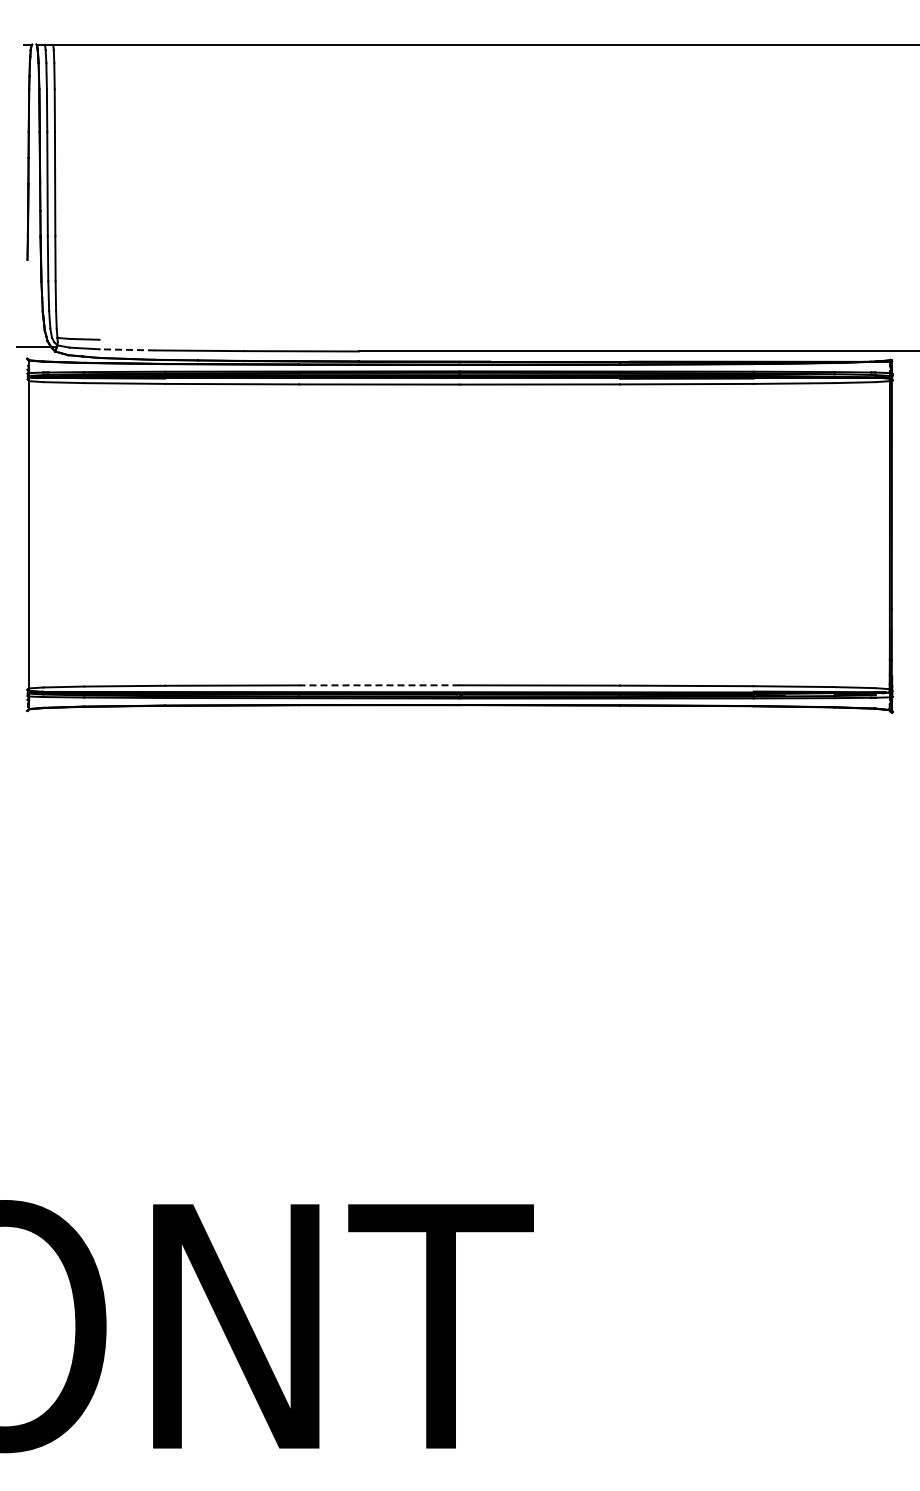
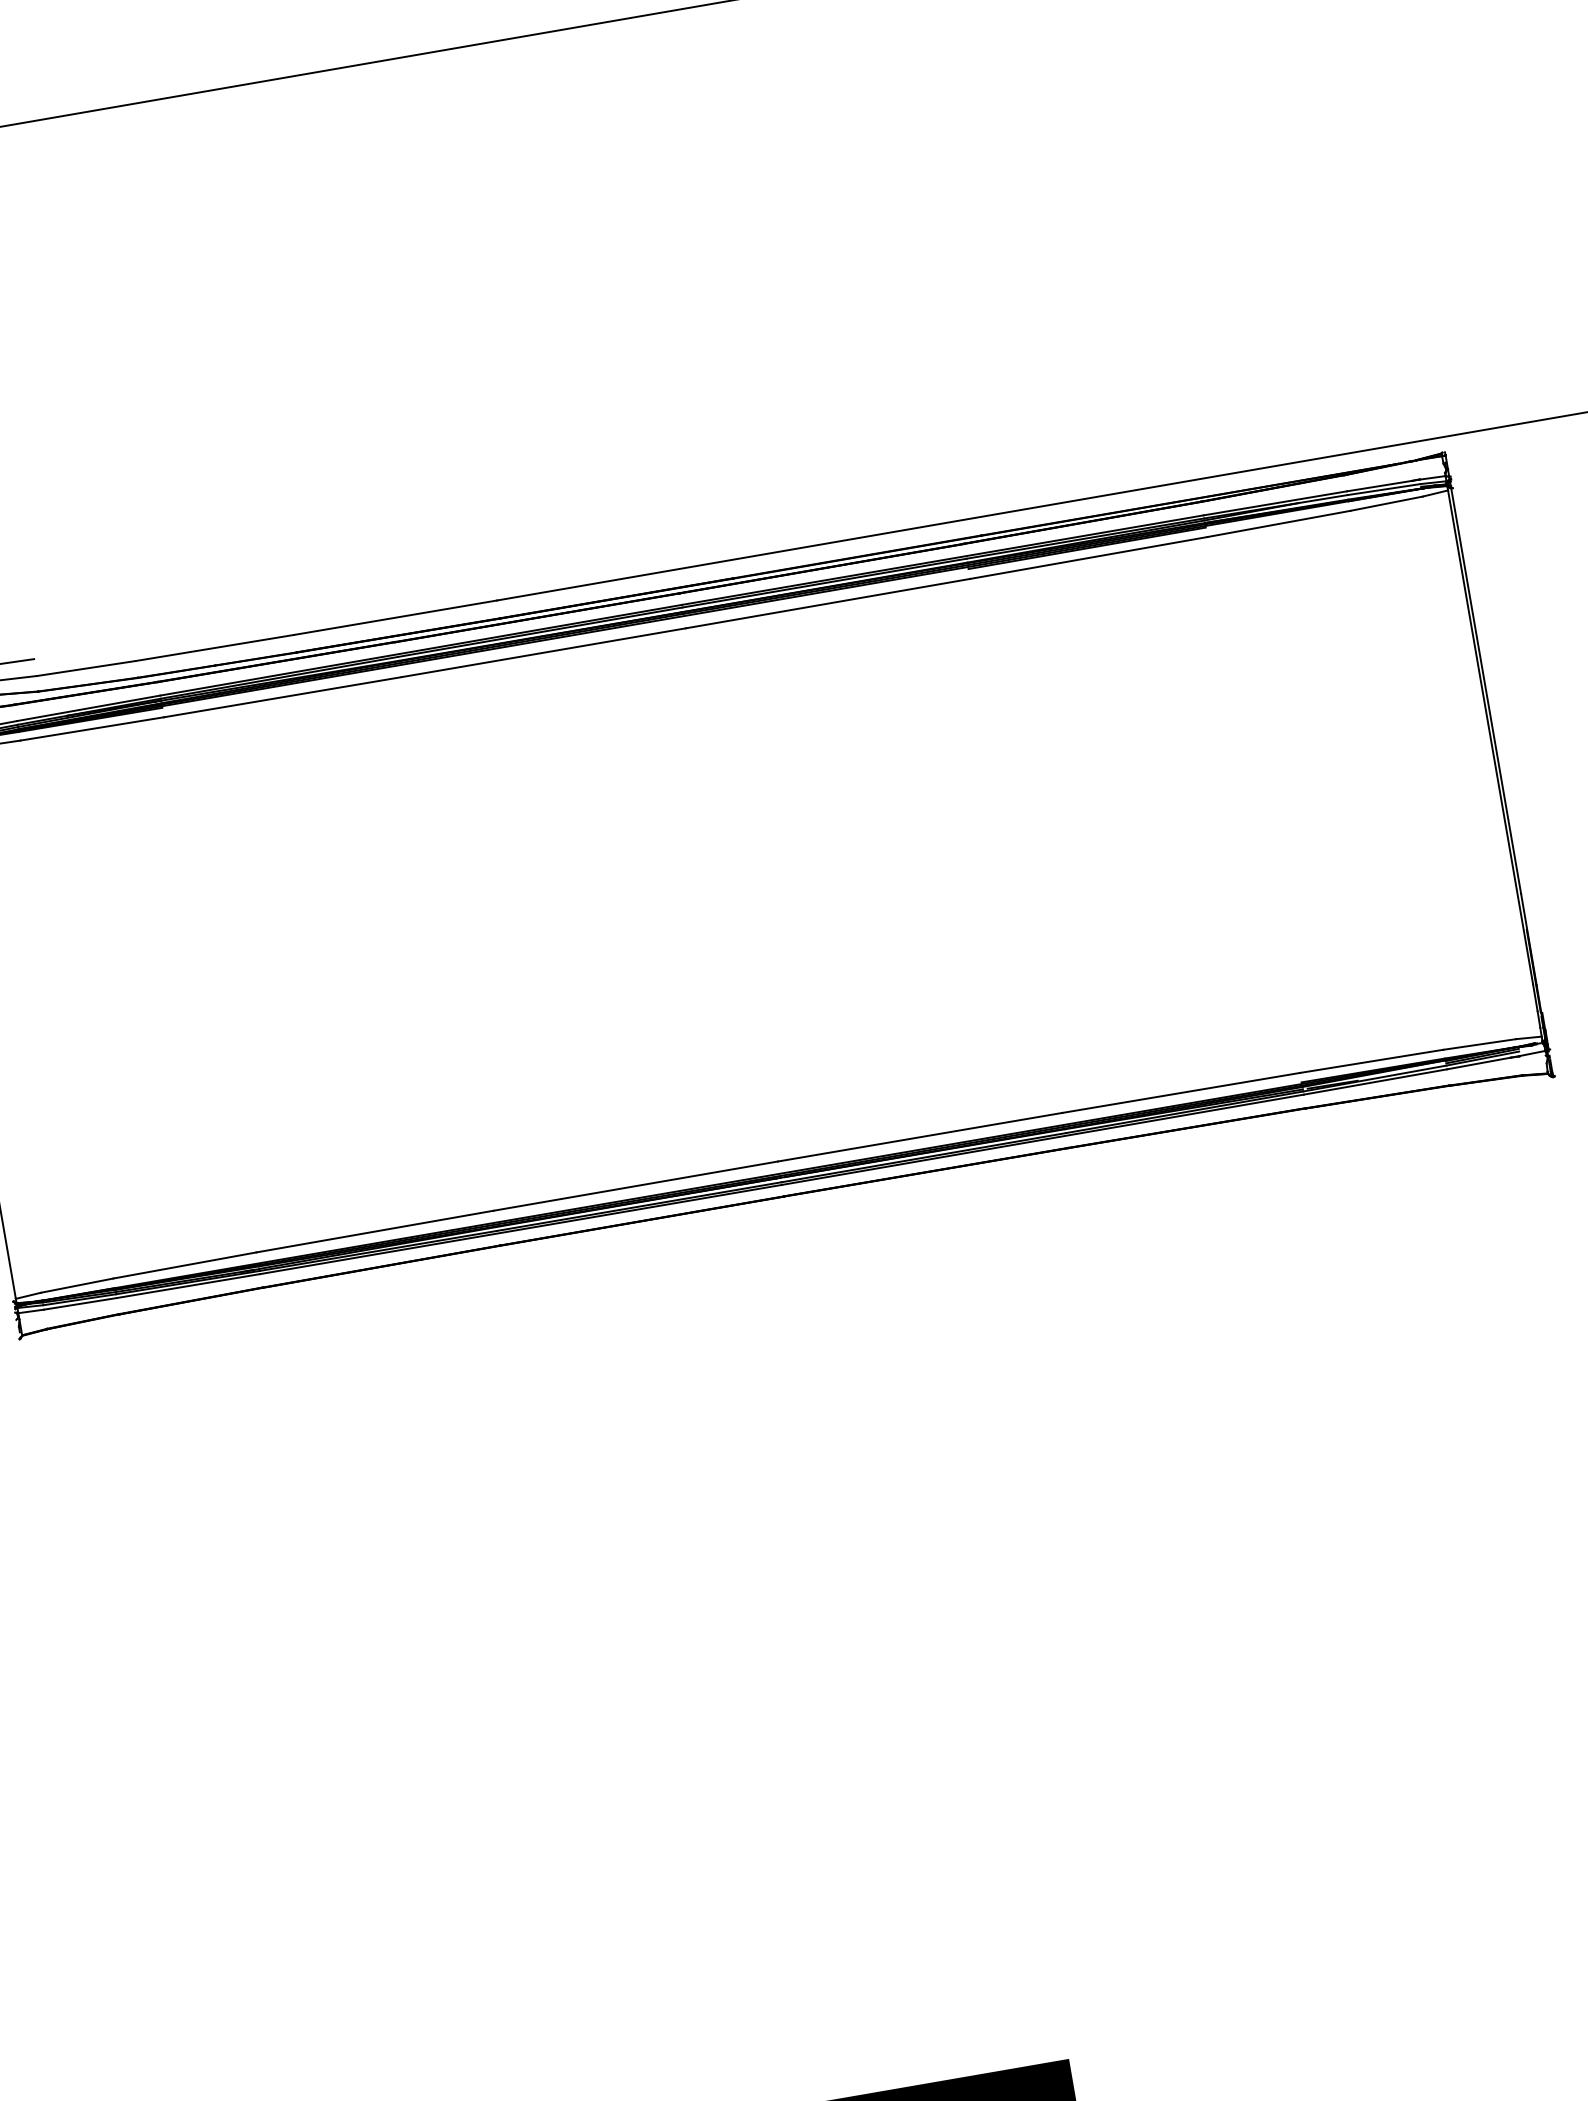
line: (127, 349) -> (86, 667), dashed -> solid
line: (378, 685) -> (634, 1186), dashed -> solid

